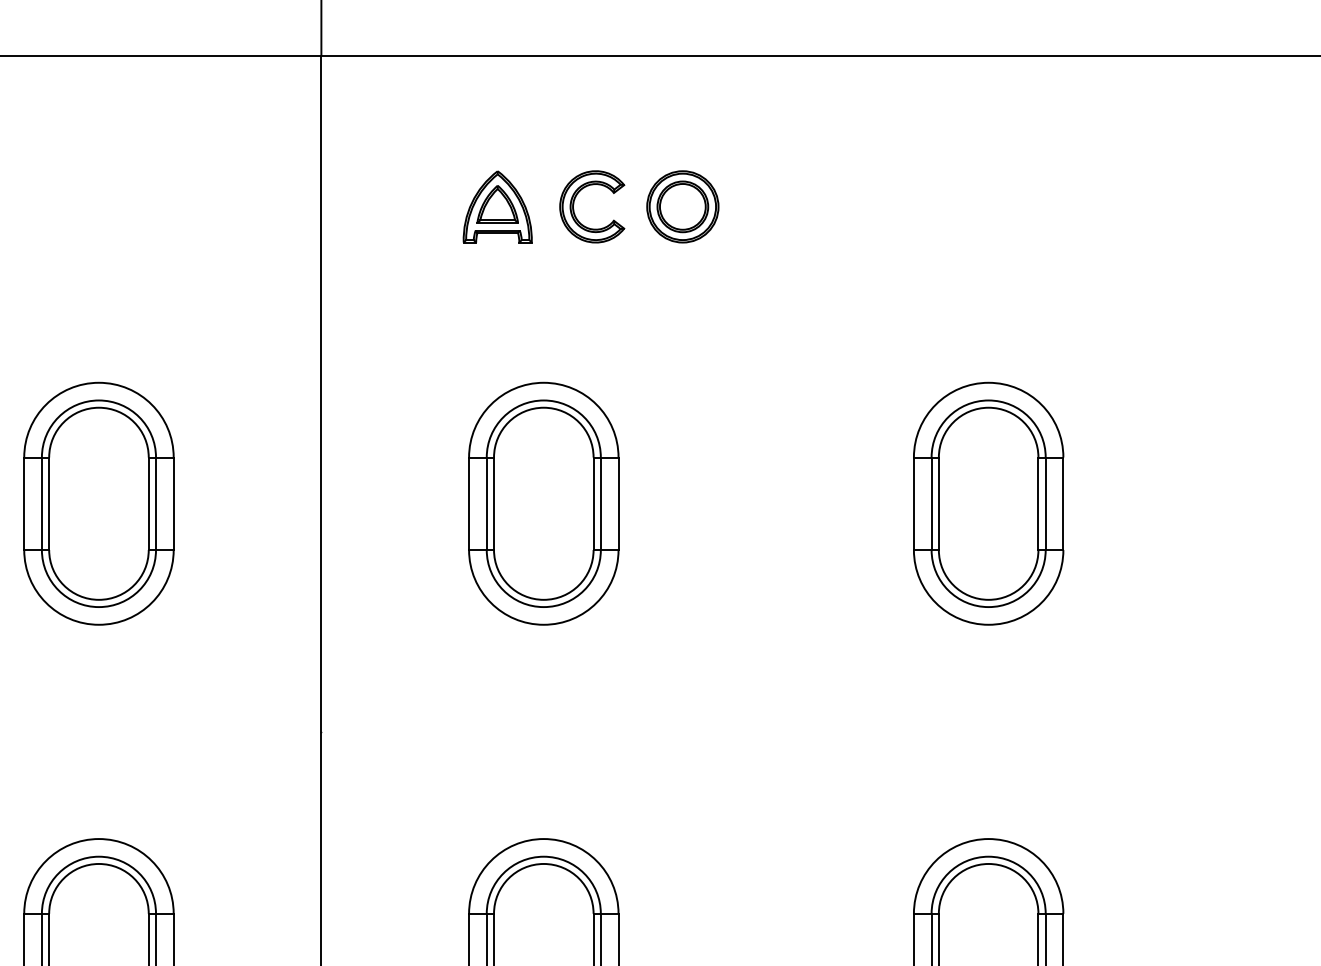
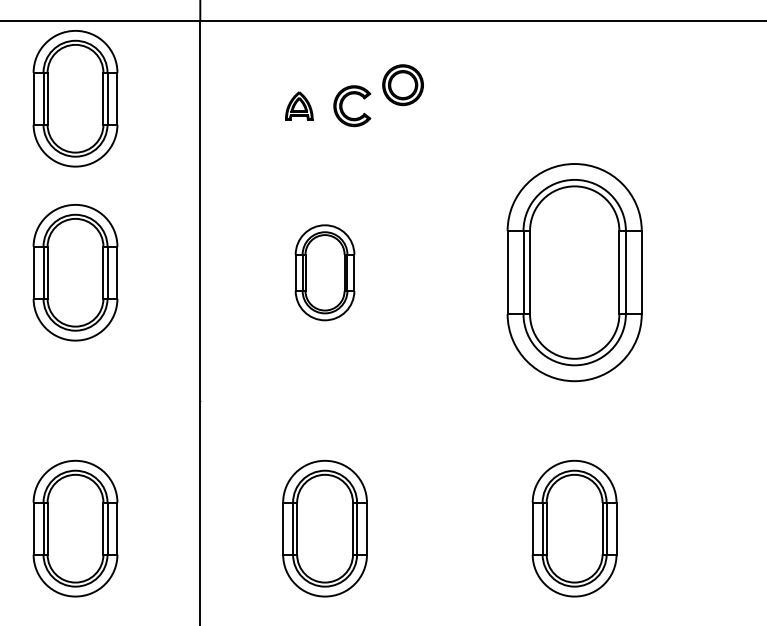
part: (98, 193) -> (75, 98), added
part: (498, 205) -> (299, 105), size x0.7
part: (681, 207) -> (402, 85), moved
part: (542, 503) -> (324, 272), size x0.7
part: (988, 503) -> (574, 272), size x1.6

